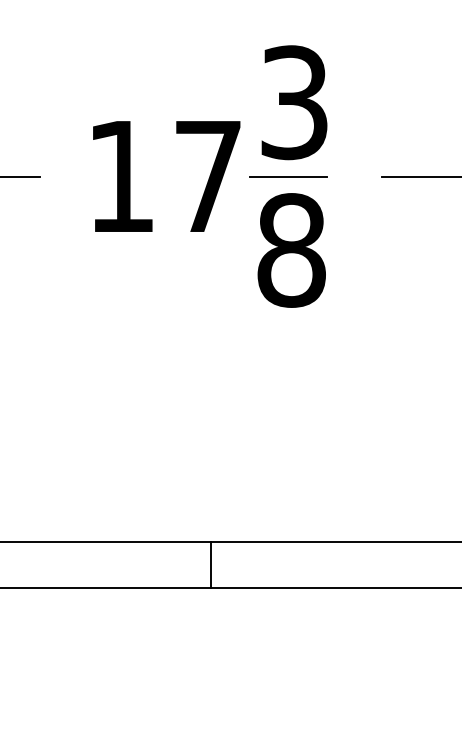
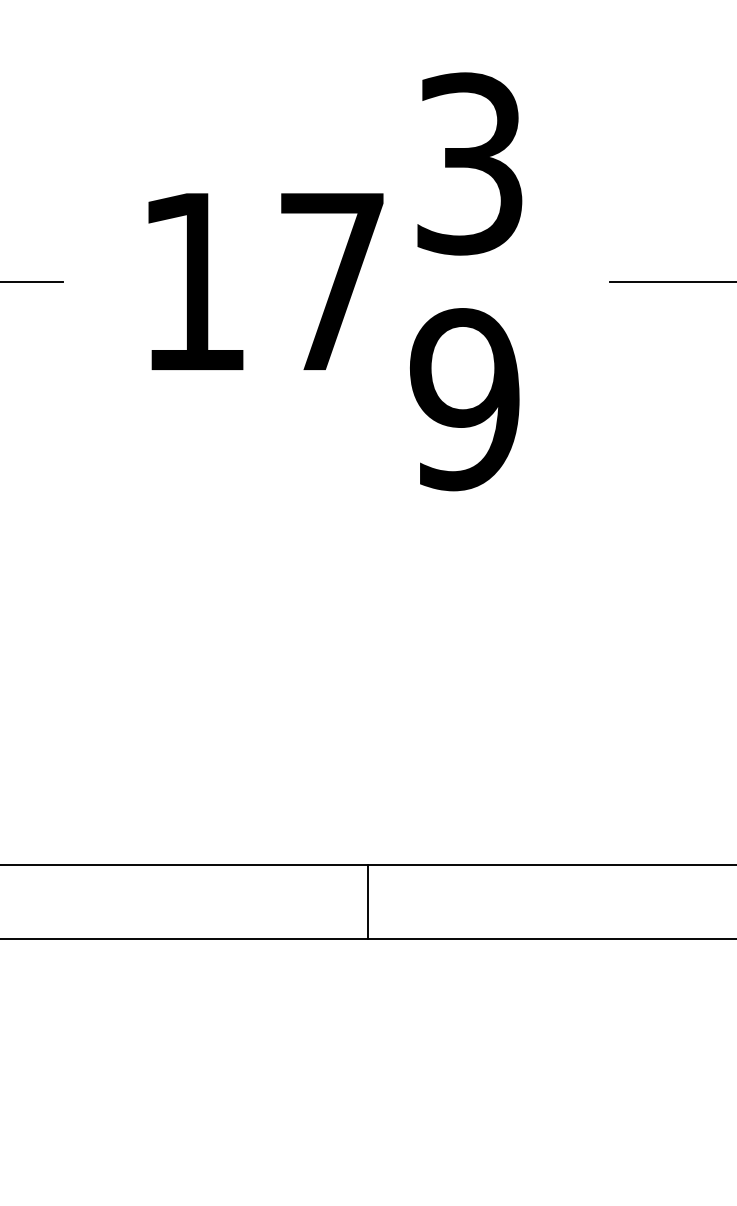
line: (288, 176) -> (460, 281), removed
text: (291, 250) -> (464, 399), 8 -> 9
line: (210, 565) -> (367, 902), moved

